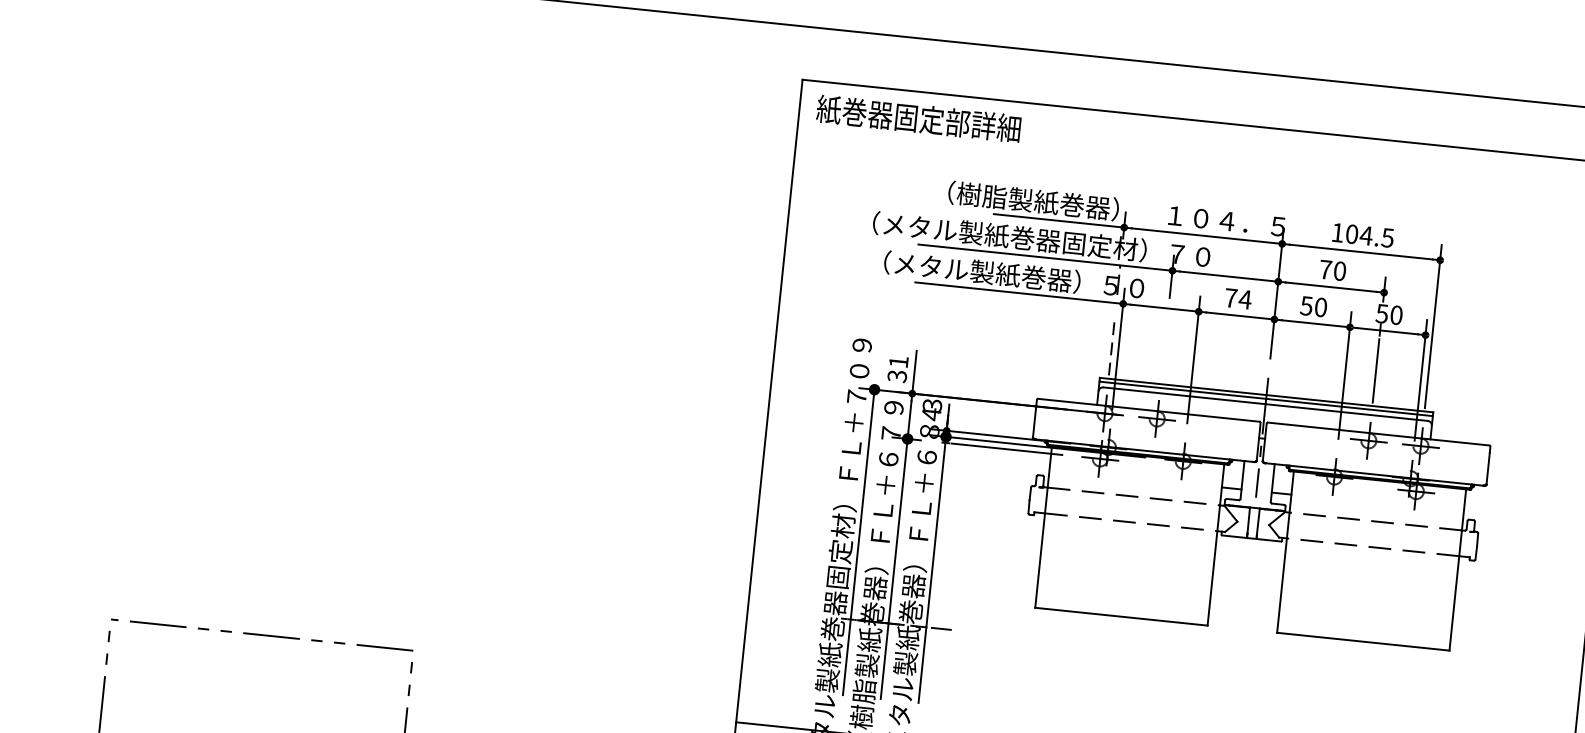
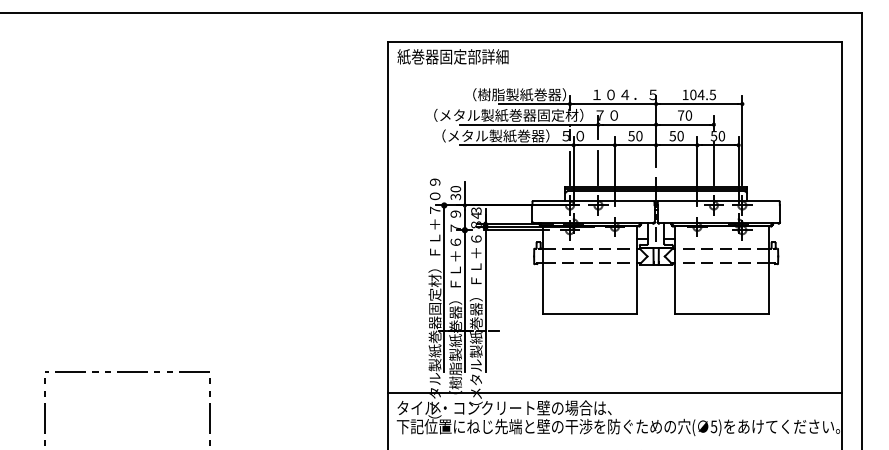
text: (1238, 297) -> (635, 135), 74 -> 50
line: (1111, 343) -> (569, 167), dashed -> solid
line: (1164, 349) -> (598, 167), added
text: (898, 362) -> (455, 189), 31 -> 30

